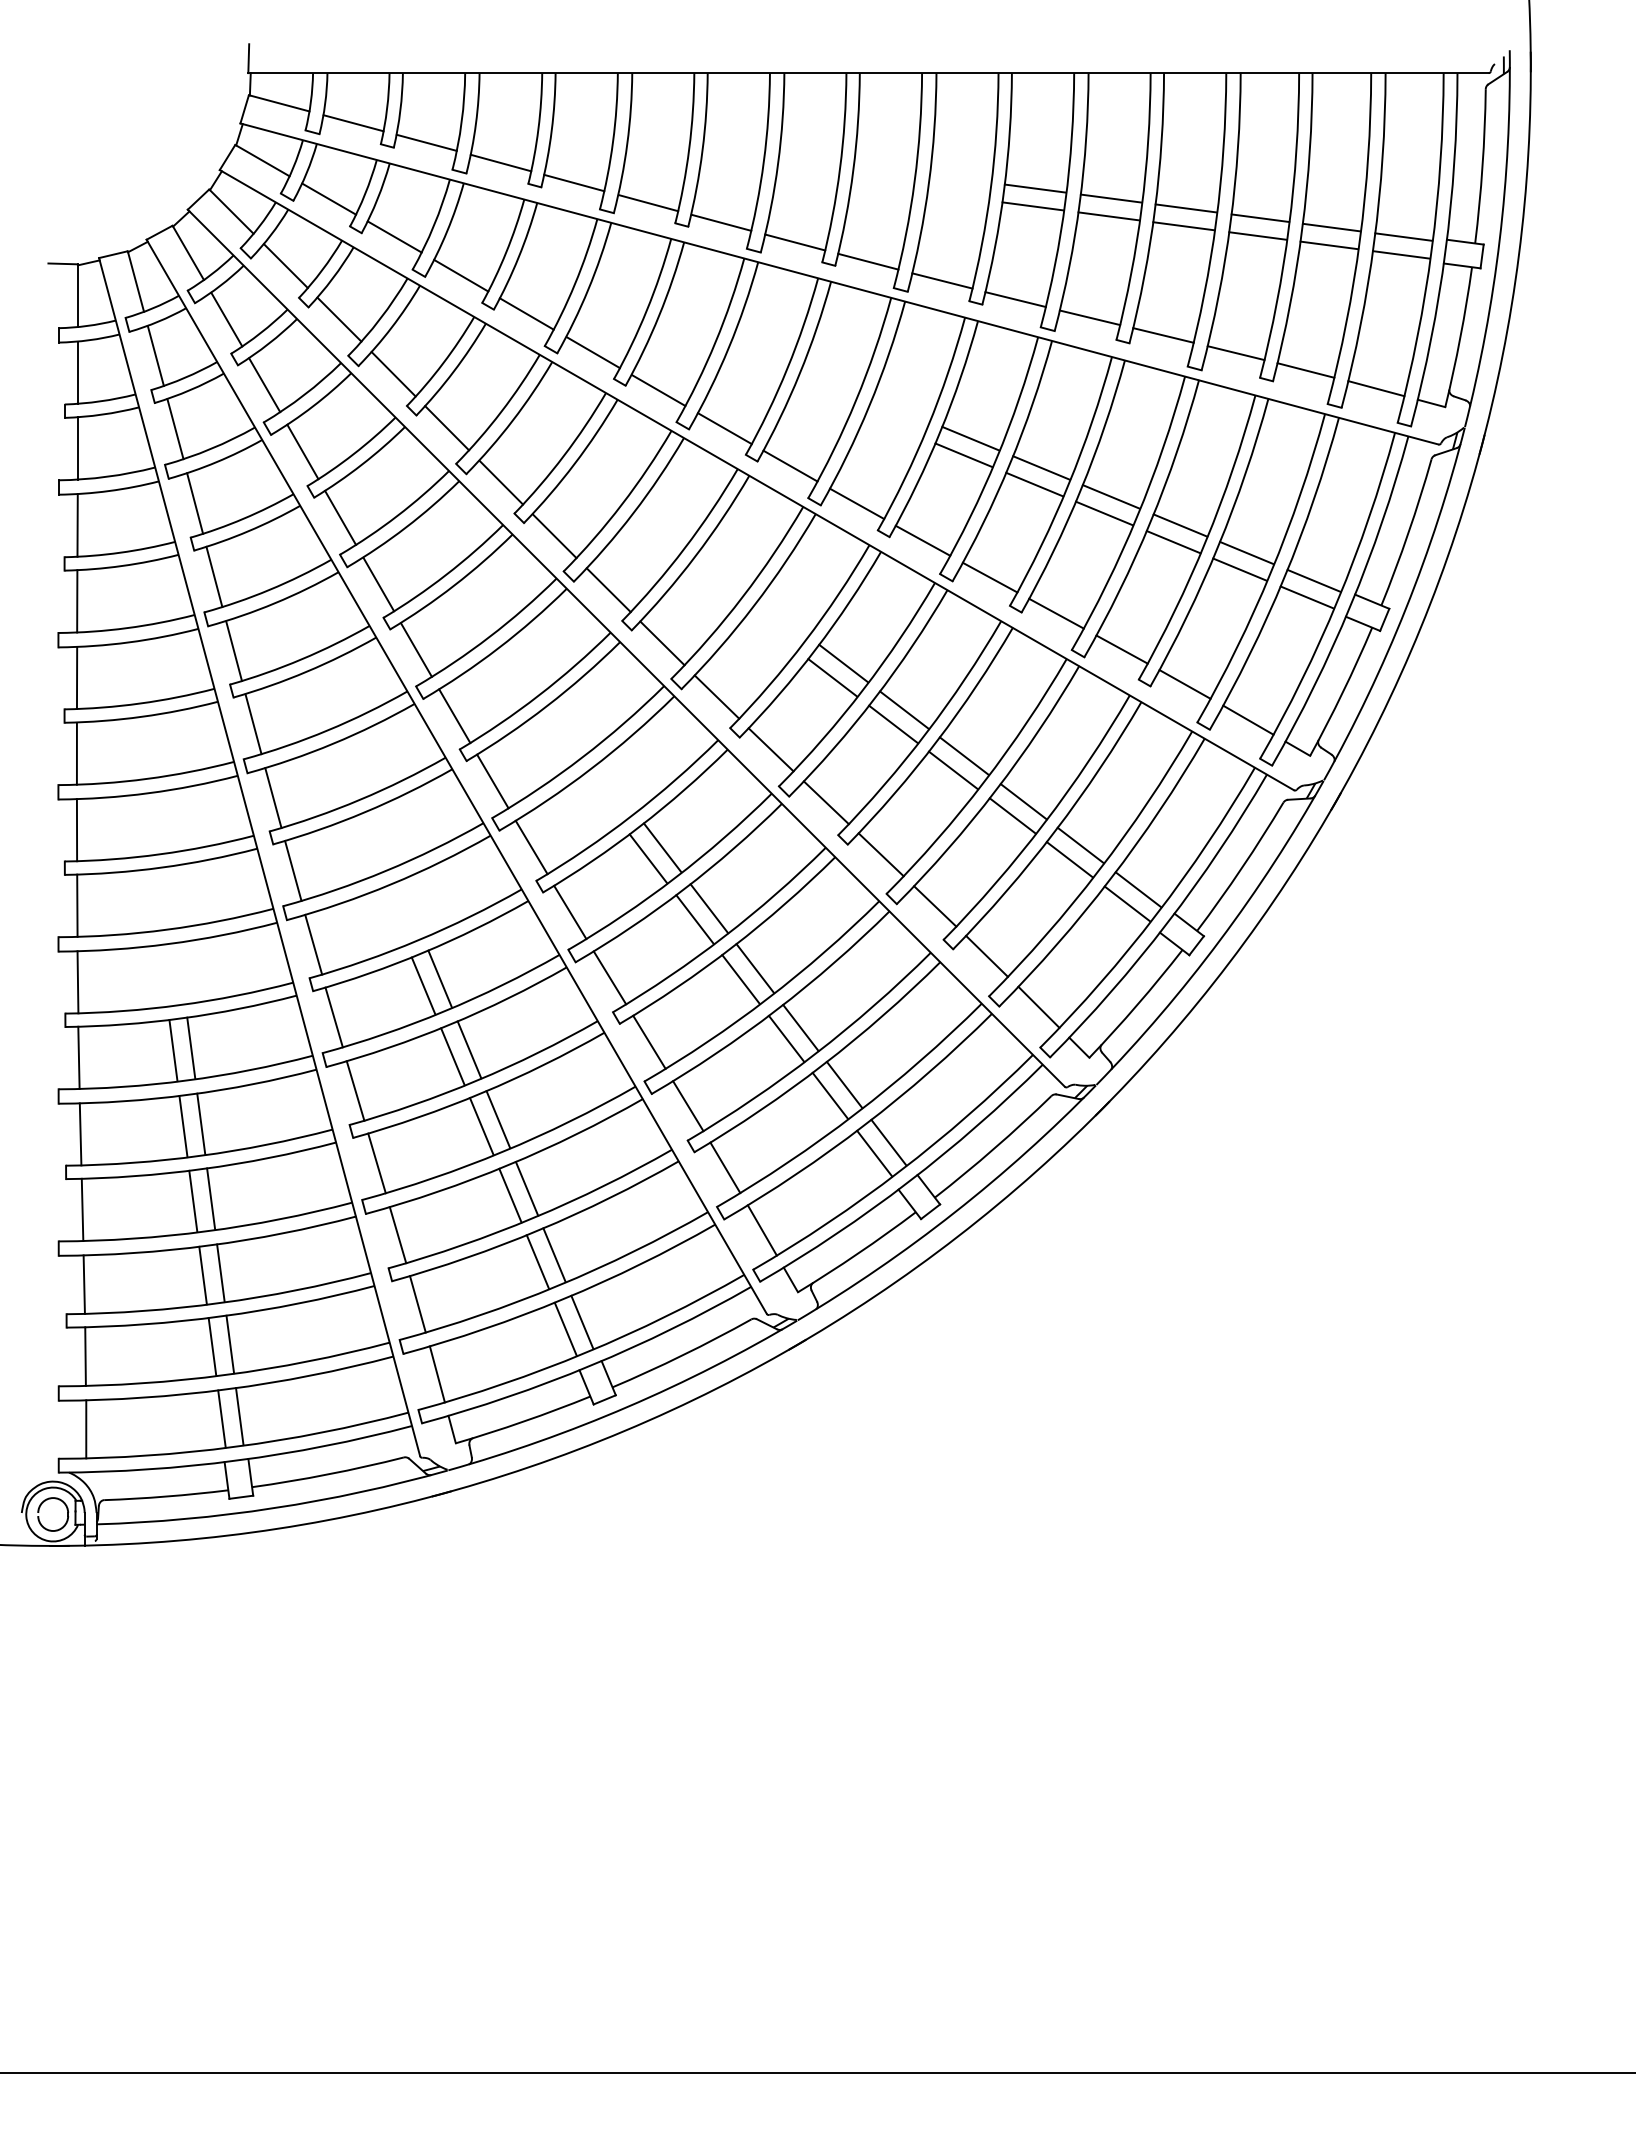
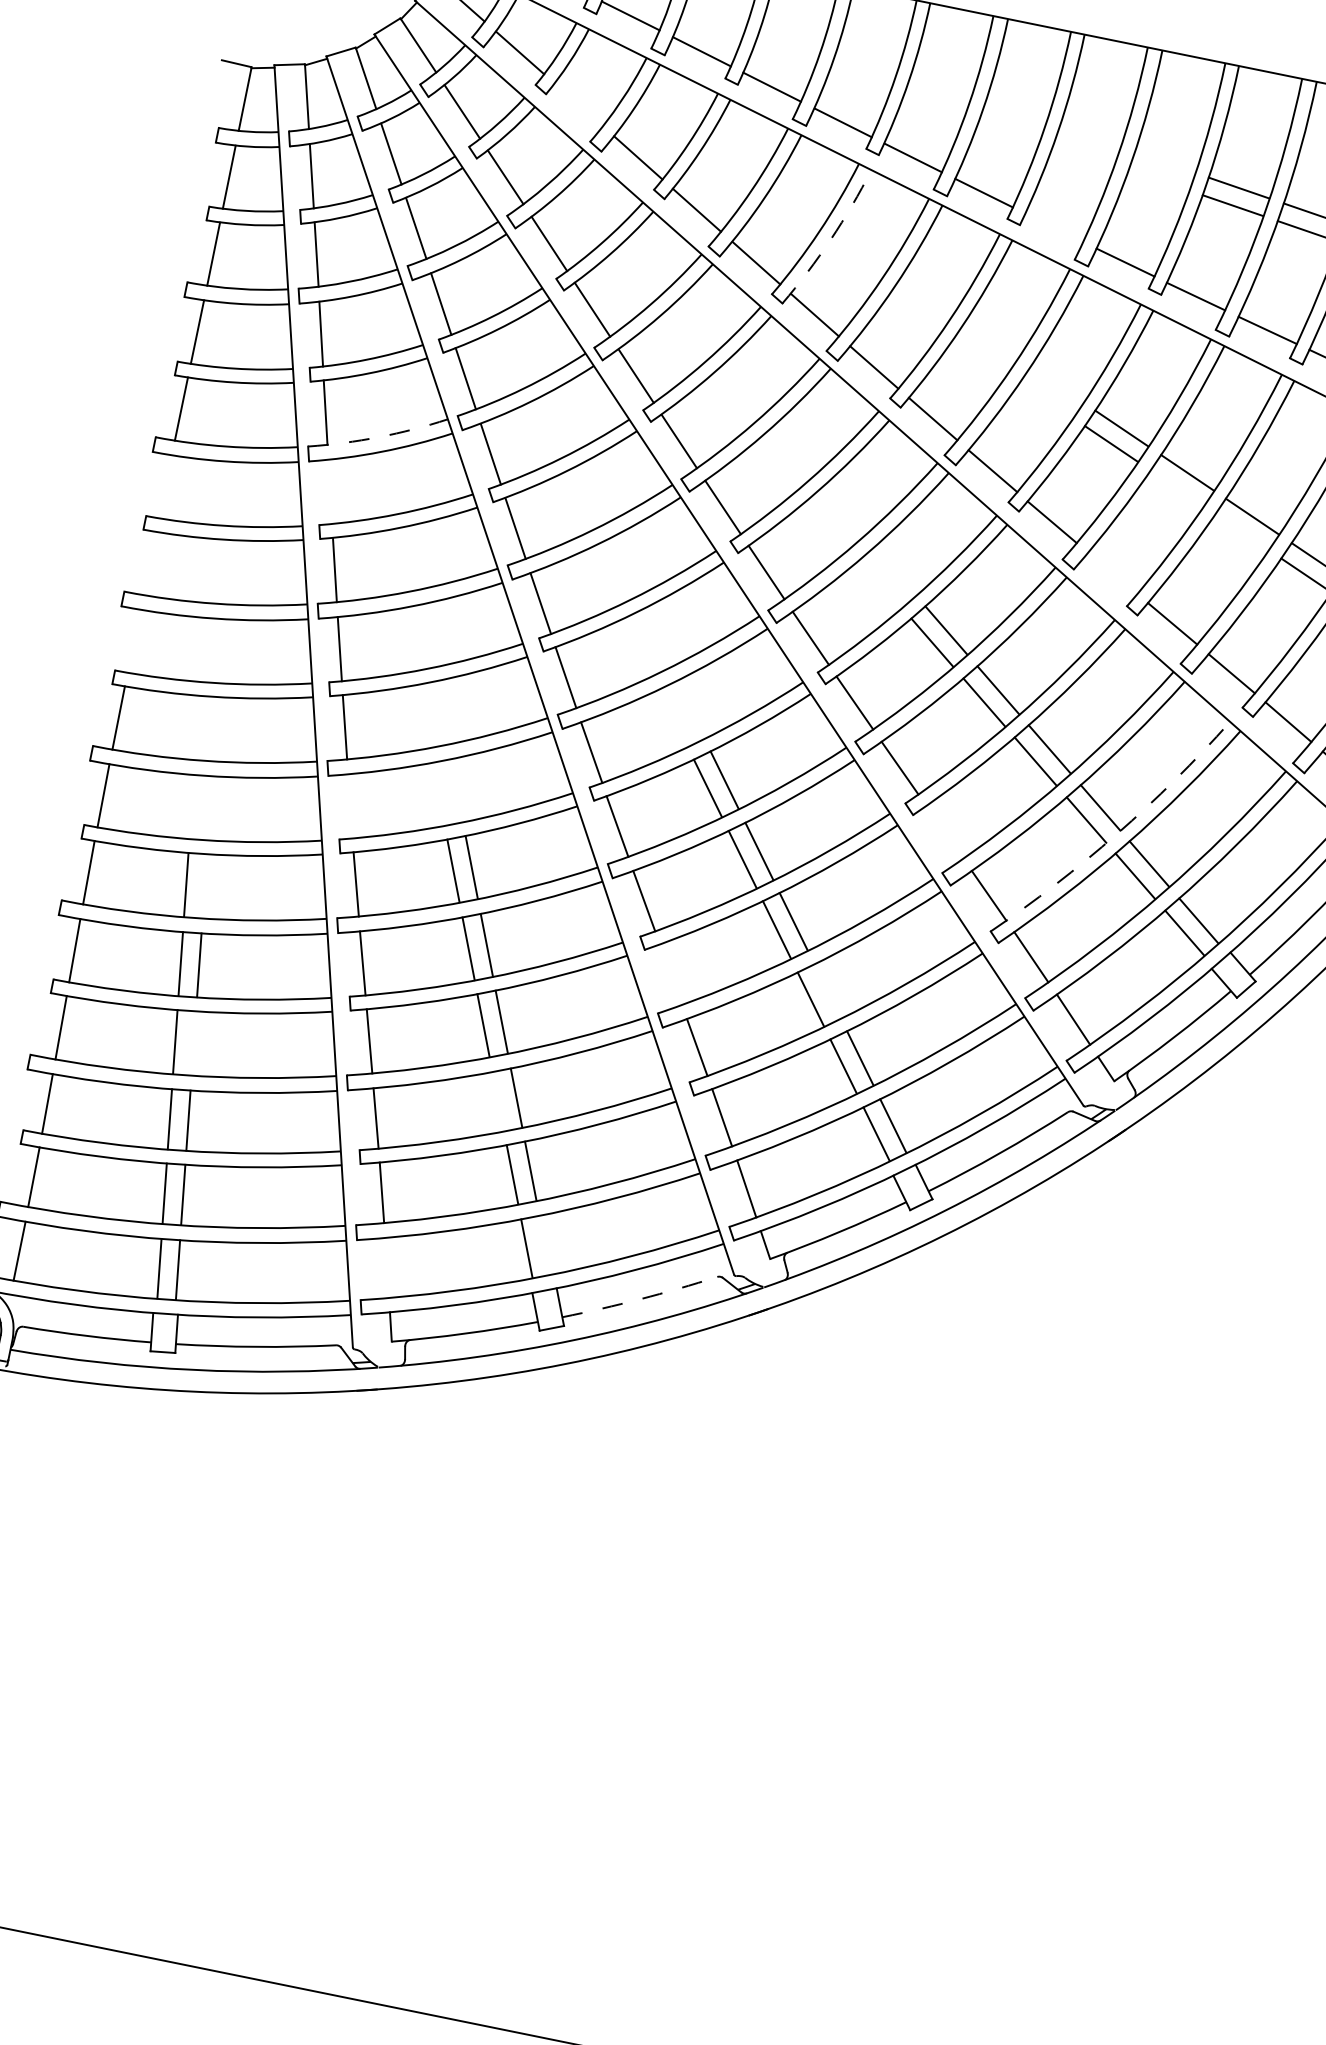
line: (394, 236) -> (578, 104), removed
line: (868, 261) -> (1054, 227), removed
arc: (659, 315) -> (831, 239), solid -> dashed
line: (1034, 484) -> (1176, 488), removed
line: (1104, 513) -> (1242, 532), removed
line: (989, 577) -> (1112, 573), removed
arc: (269, 589) -> (378, 436), solid -> dashed
line: (233, 651) -> (329, 492), removed
line: (76, 678) -> (164, 487), removed
line: (76, 753) -> (149, 563), removed
arc: (1044, 823) -> (1117, 834), solid -> dashed
line: (76, 830) -> (133, 641), removed
line: (880, 854) -> (944, 831), removed
line: (313, 944) -> (350, 806), removed
line: (800, 1027) -> (827, 990), removed
line: (649, 1041) -> (671, 973), removed
line: (191, 1047) -> (205, 885), removed
line: (510, 1195) -> (498, 1101), removed
line: (211, 1198) -> (194, 1042), removed
line: (582, 1321) -> (545, 1244), removed
arc: (682, 1355) -> (639, 1299), solid -> dashed
line: (436, 1374) -> (386, 1267), removed

